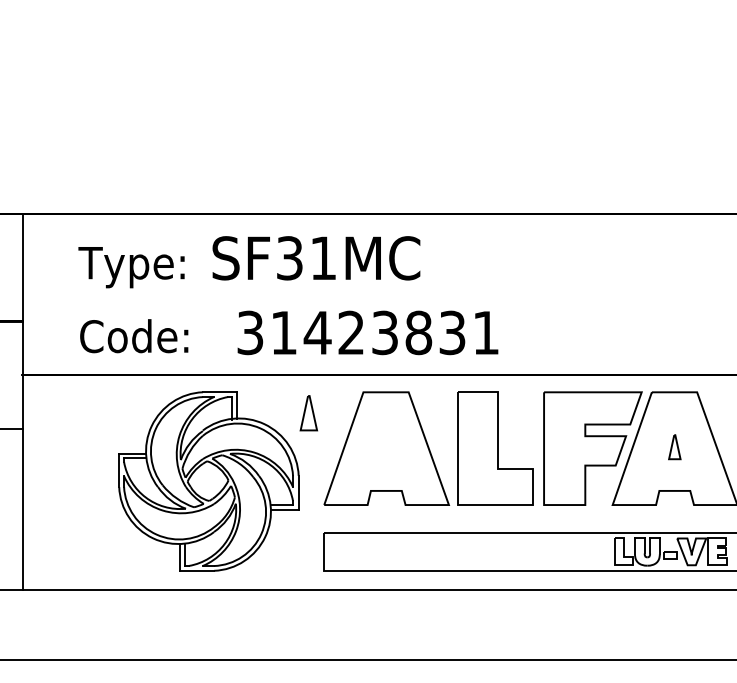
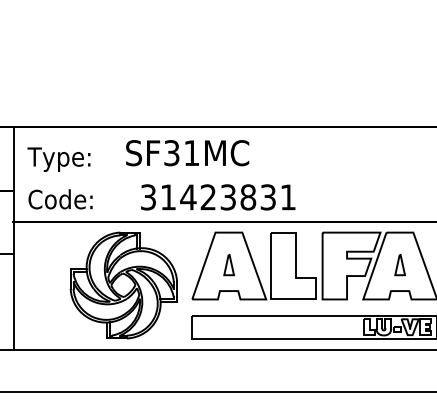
text: (130, 267) -> (58, 159), moved
text: (134, 336) -> (60, 199), moved
part: (307, 414) -> (228, 265), moved
part: (673, 447) -> (399, 265), size x1.43

